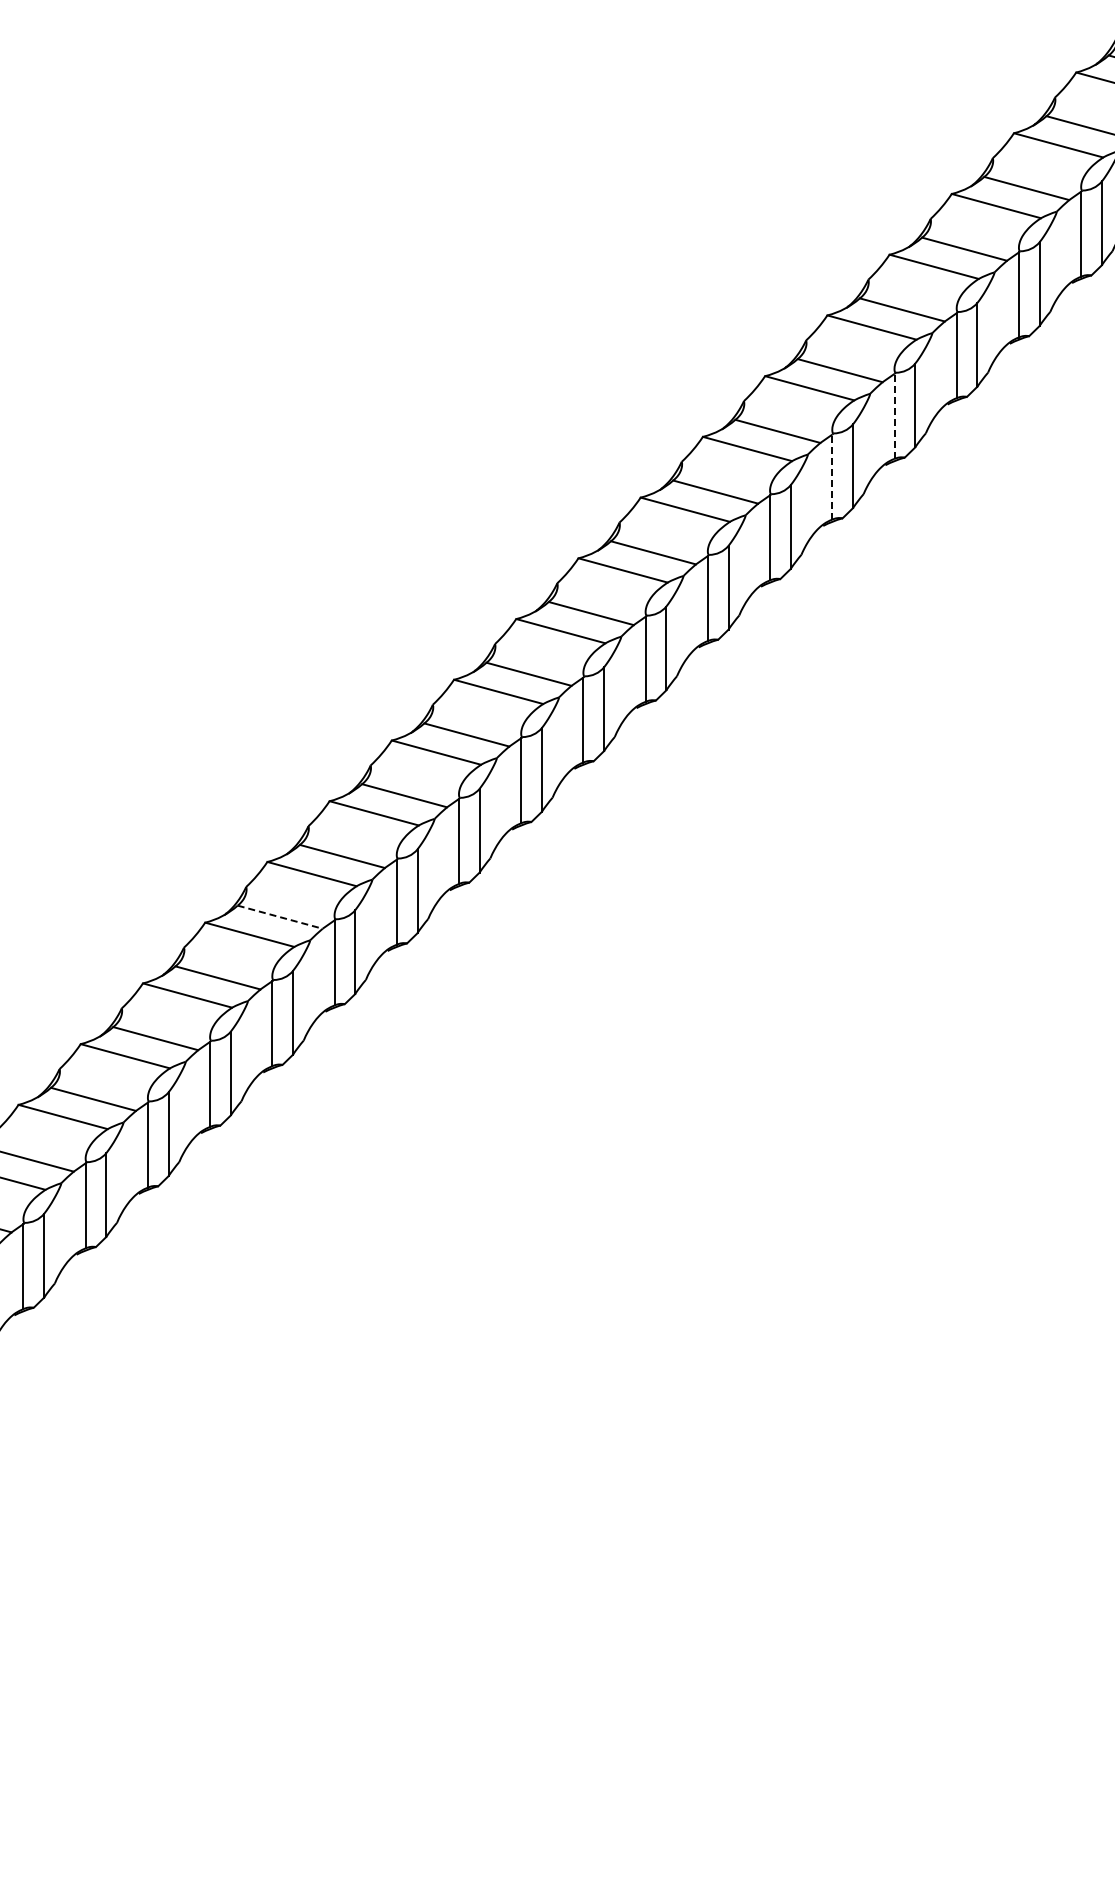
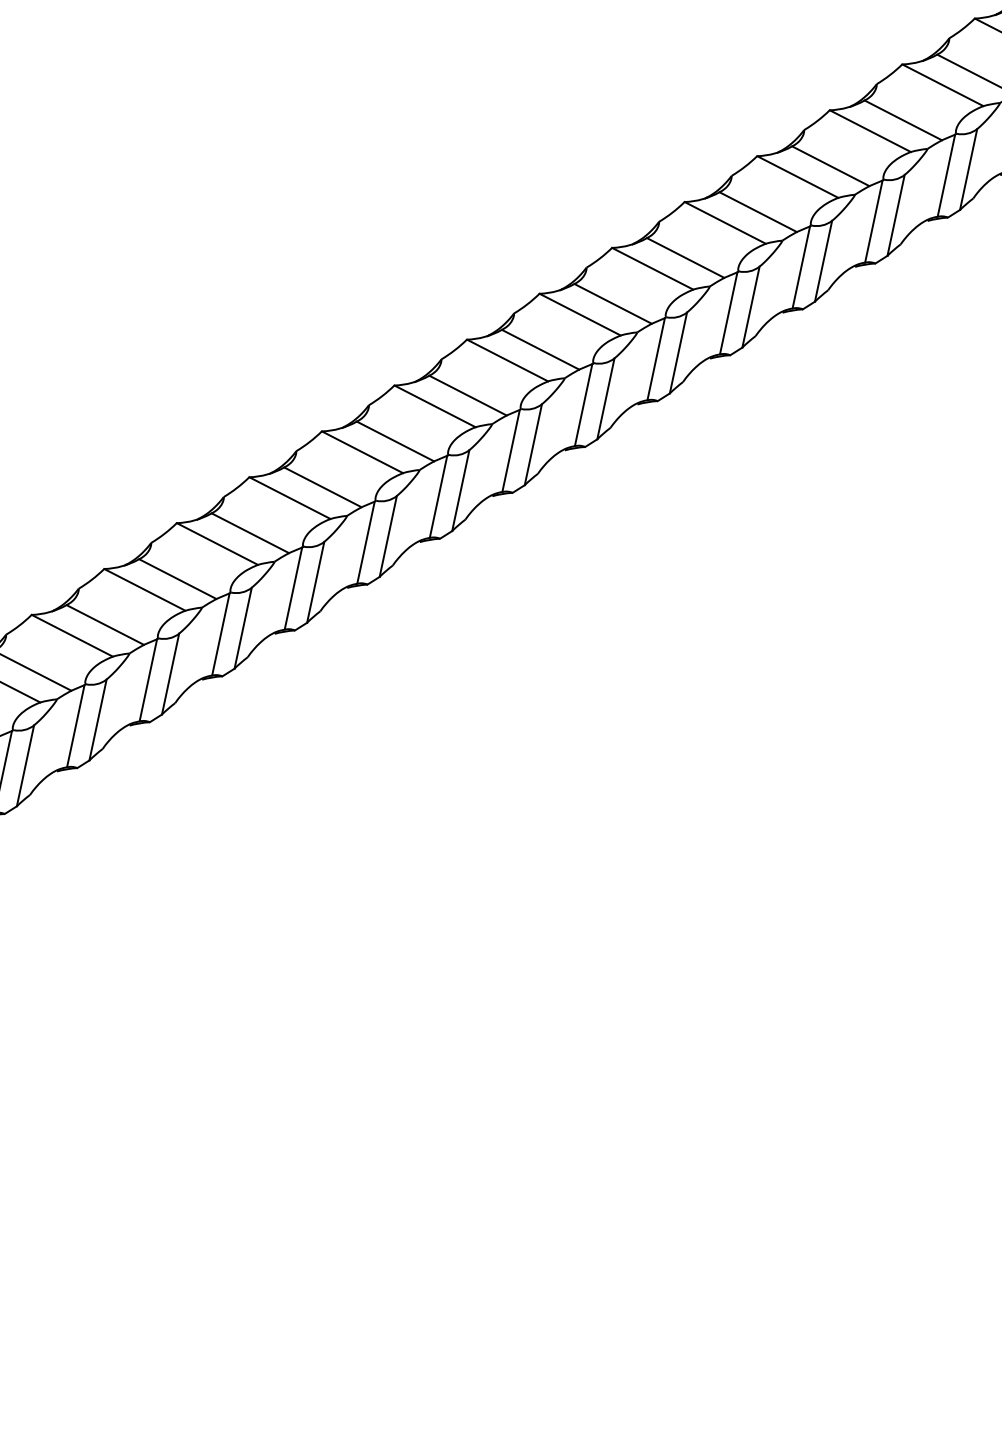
line: (894, 416) -> (873, 221), dashed -> solid
line: (832, 477) -> (801, 267), dashed -> solid
line: (280, 917) -> (178, 579), dashed -> solid

